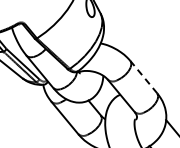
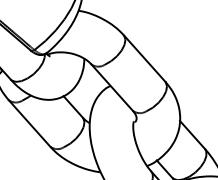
line: (143, 76) -> (144, 57), dashed -> solid

